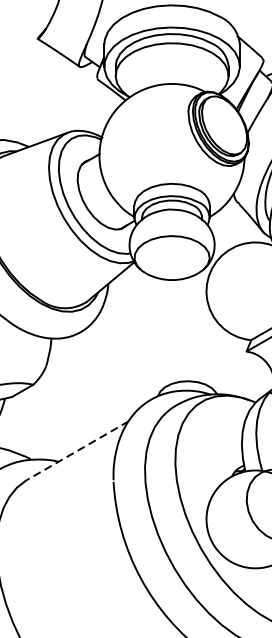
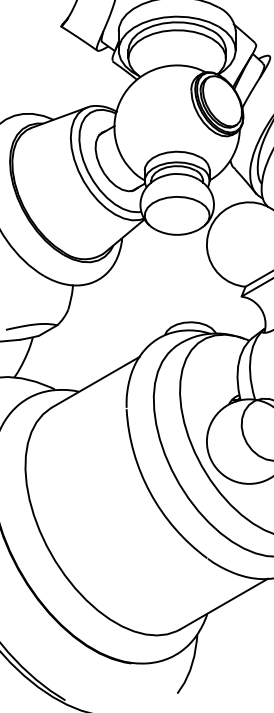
line: (77, 450) -> (95, 382), dashed -> solid

